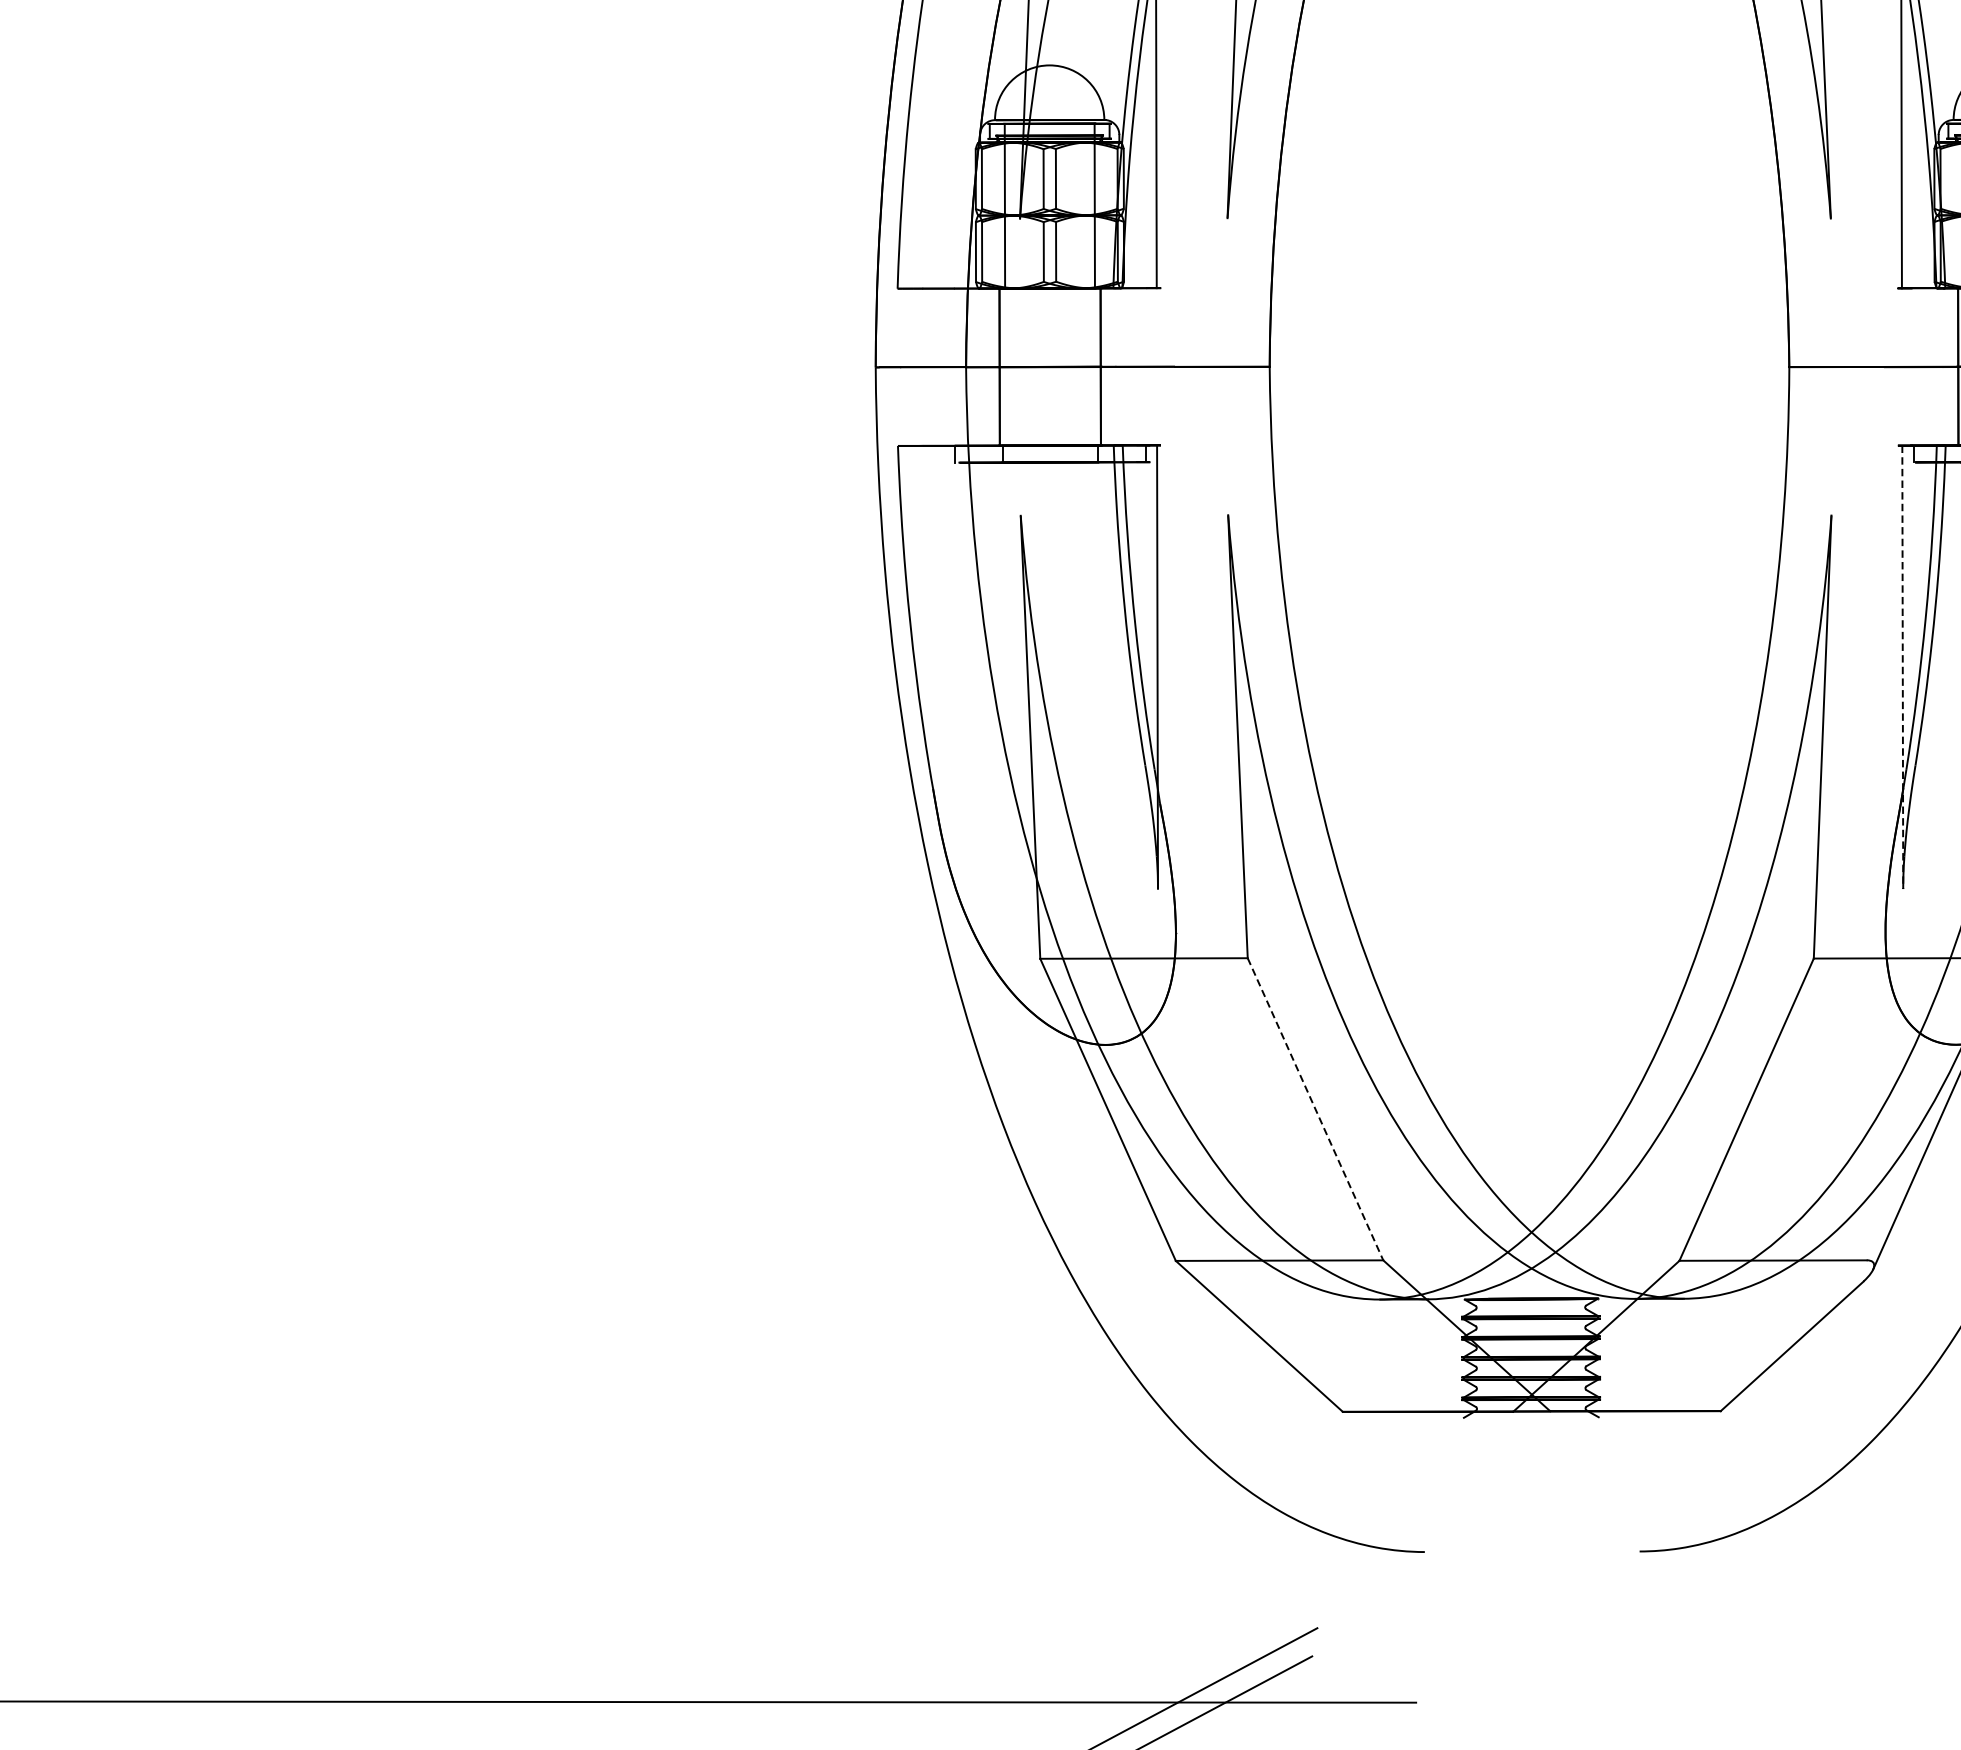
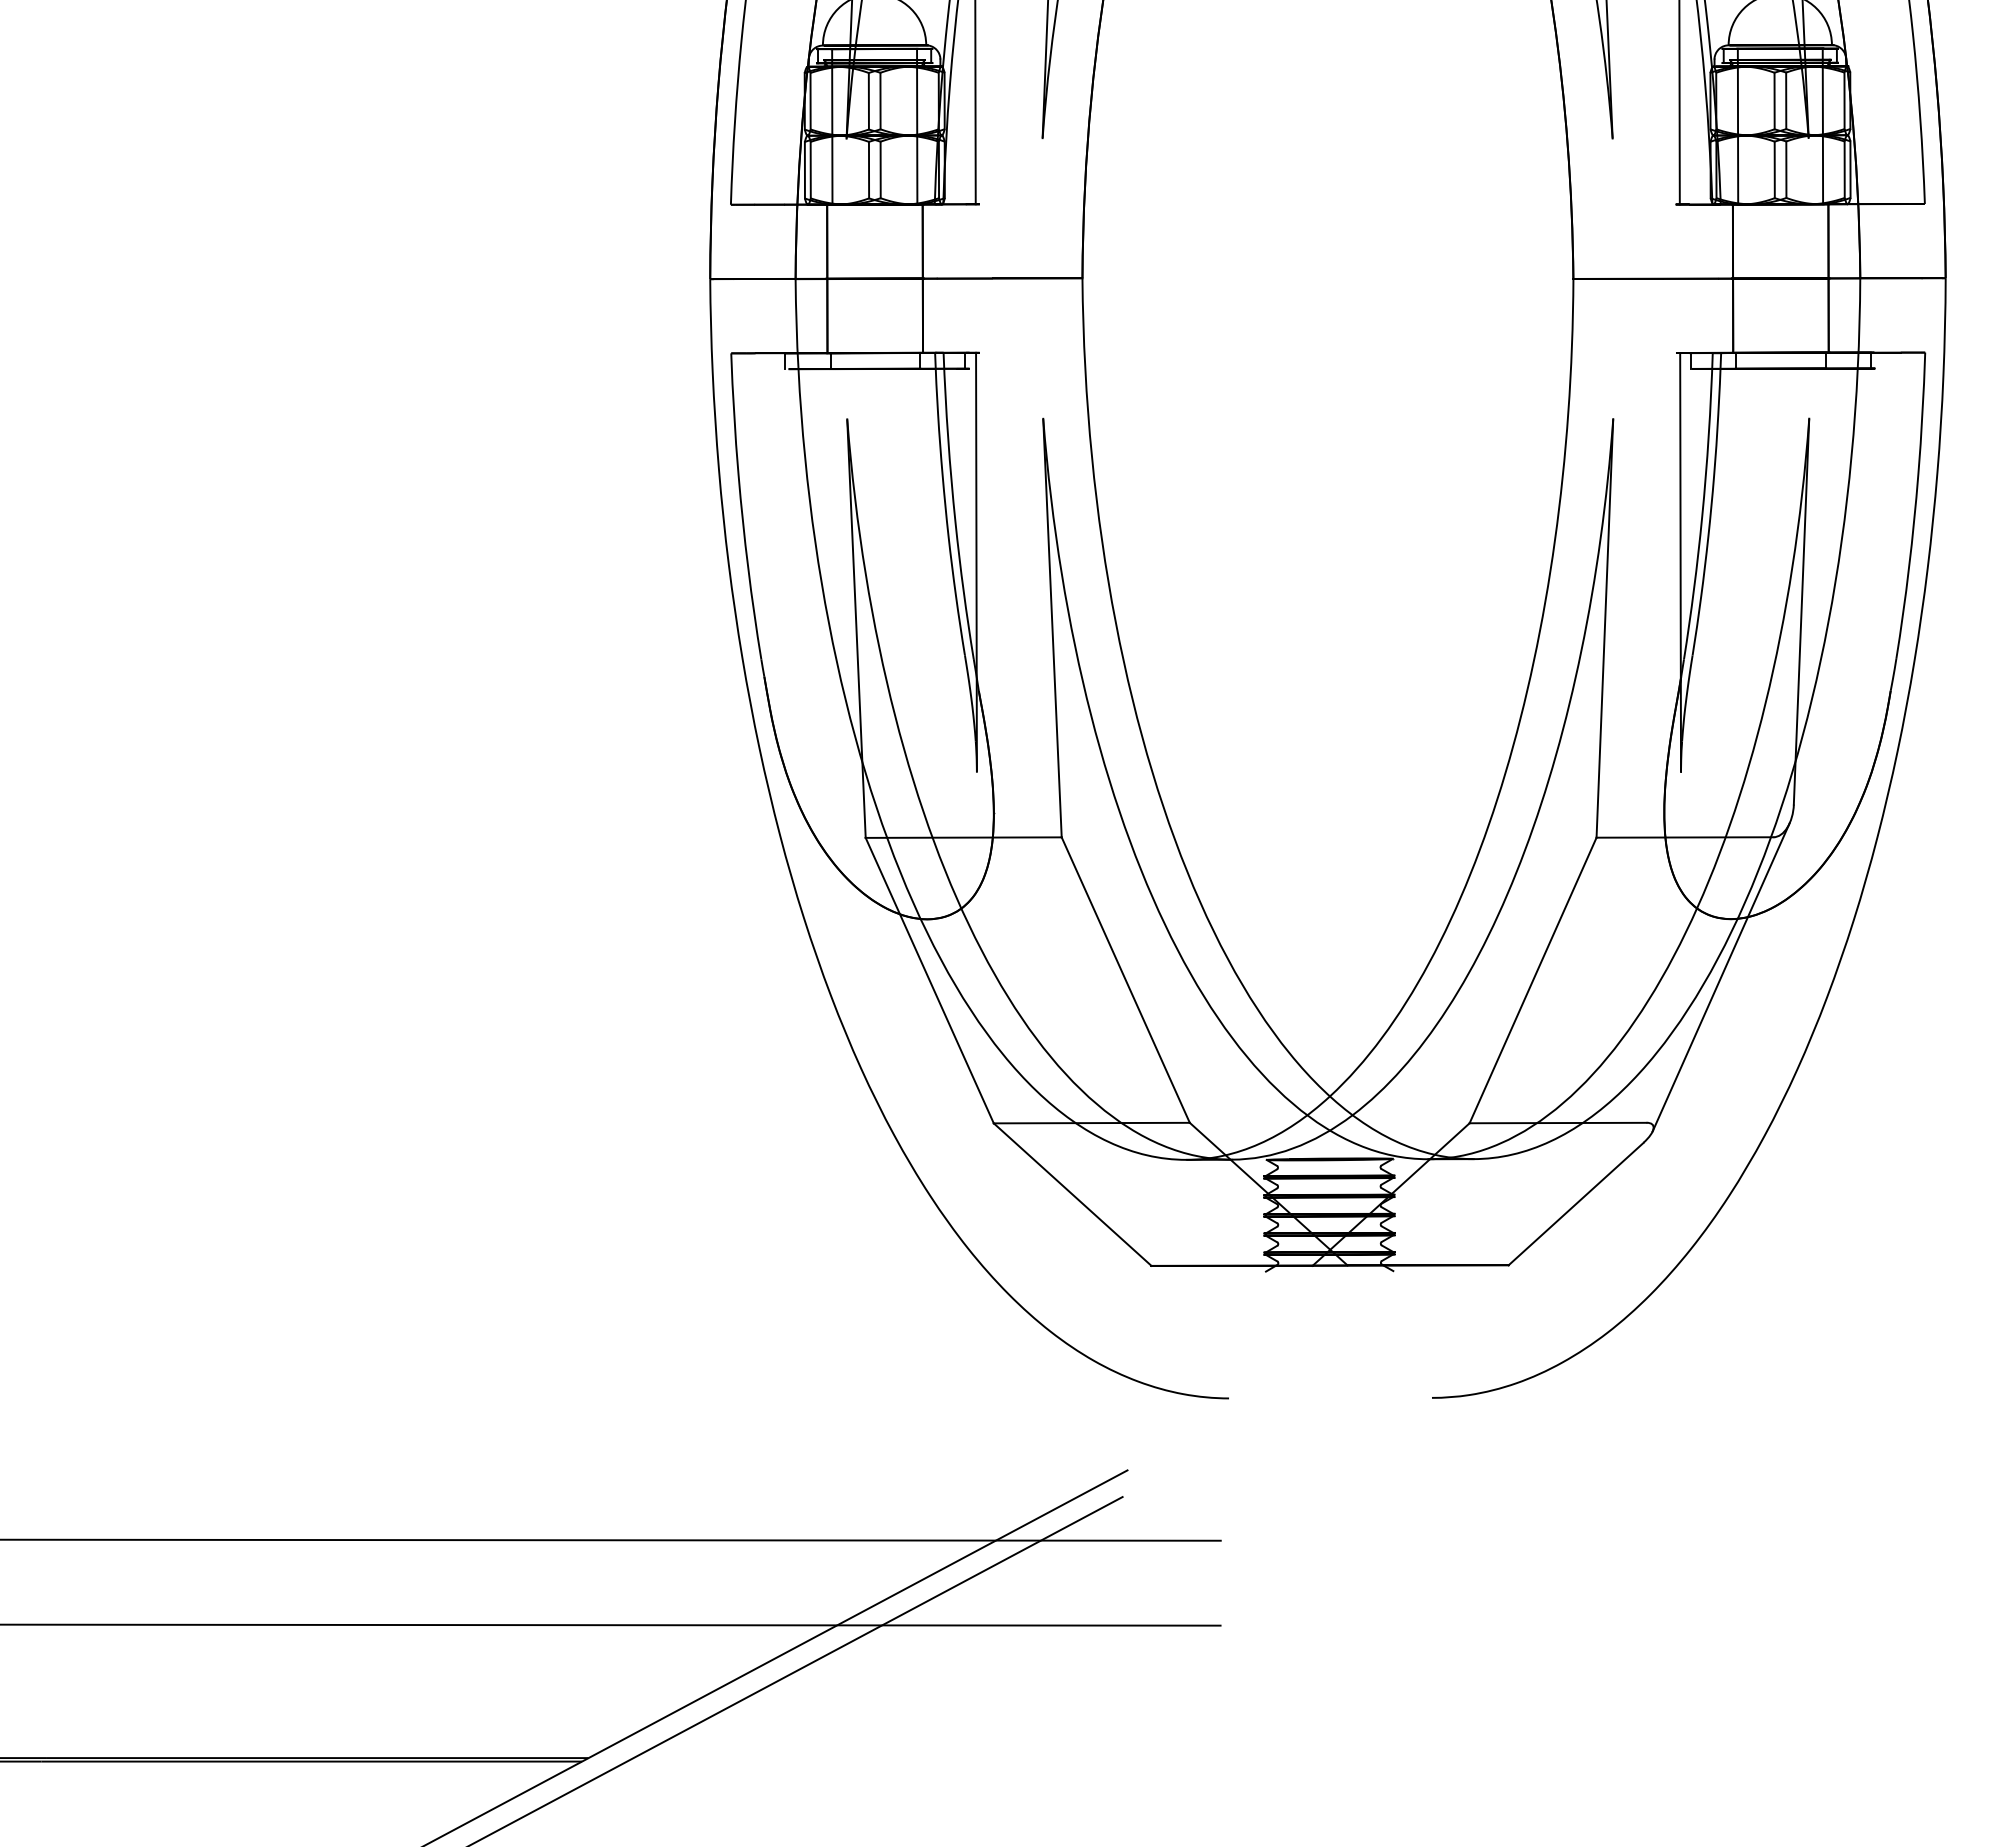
line: (1902, 668) -> (1680, 563), dashed -> solid
line: (1315, 1109) -> (1125, 980), dashed -> solid

